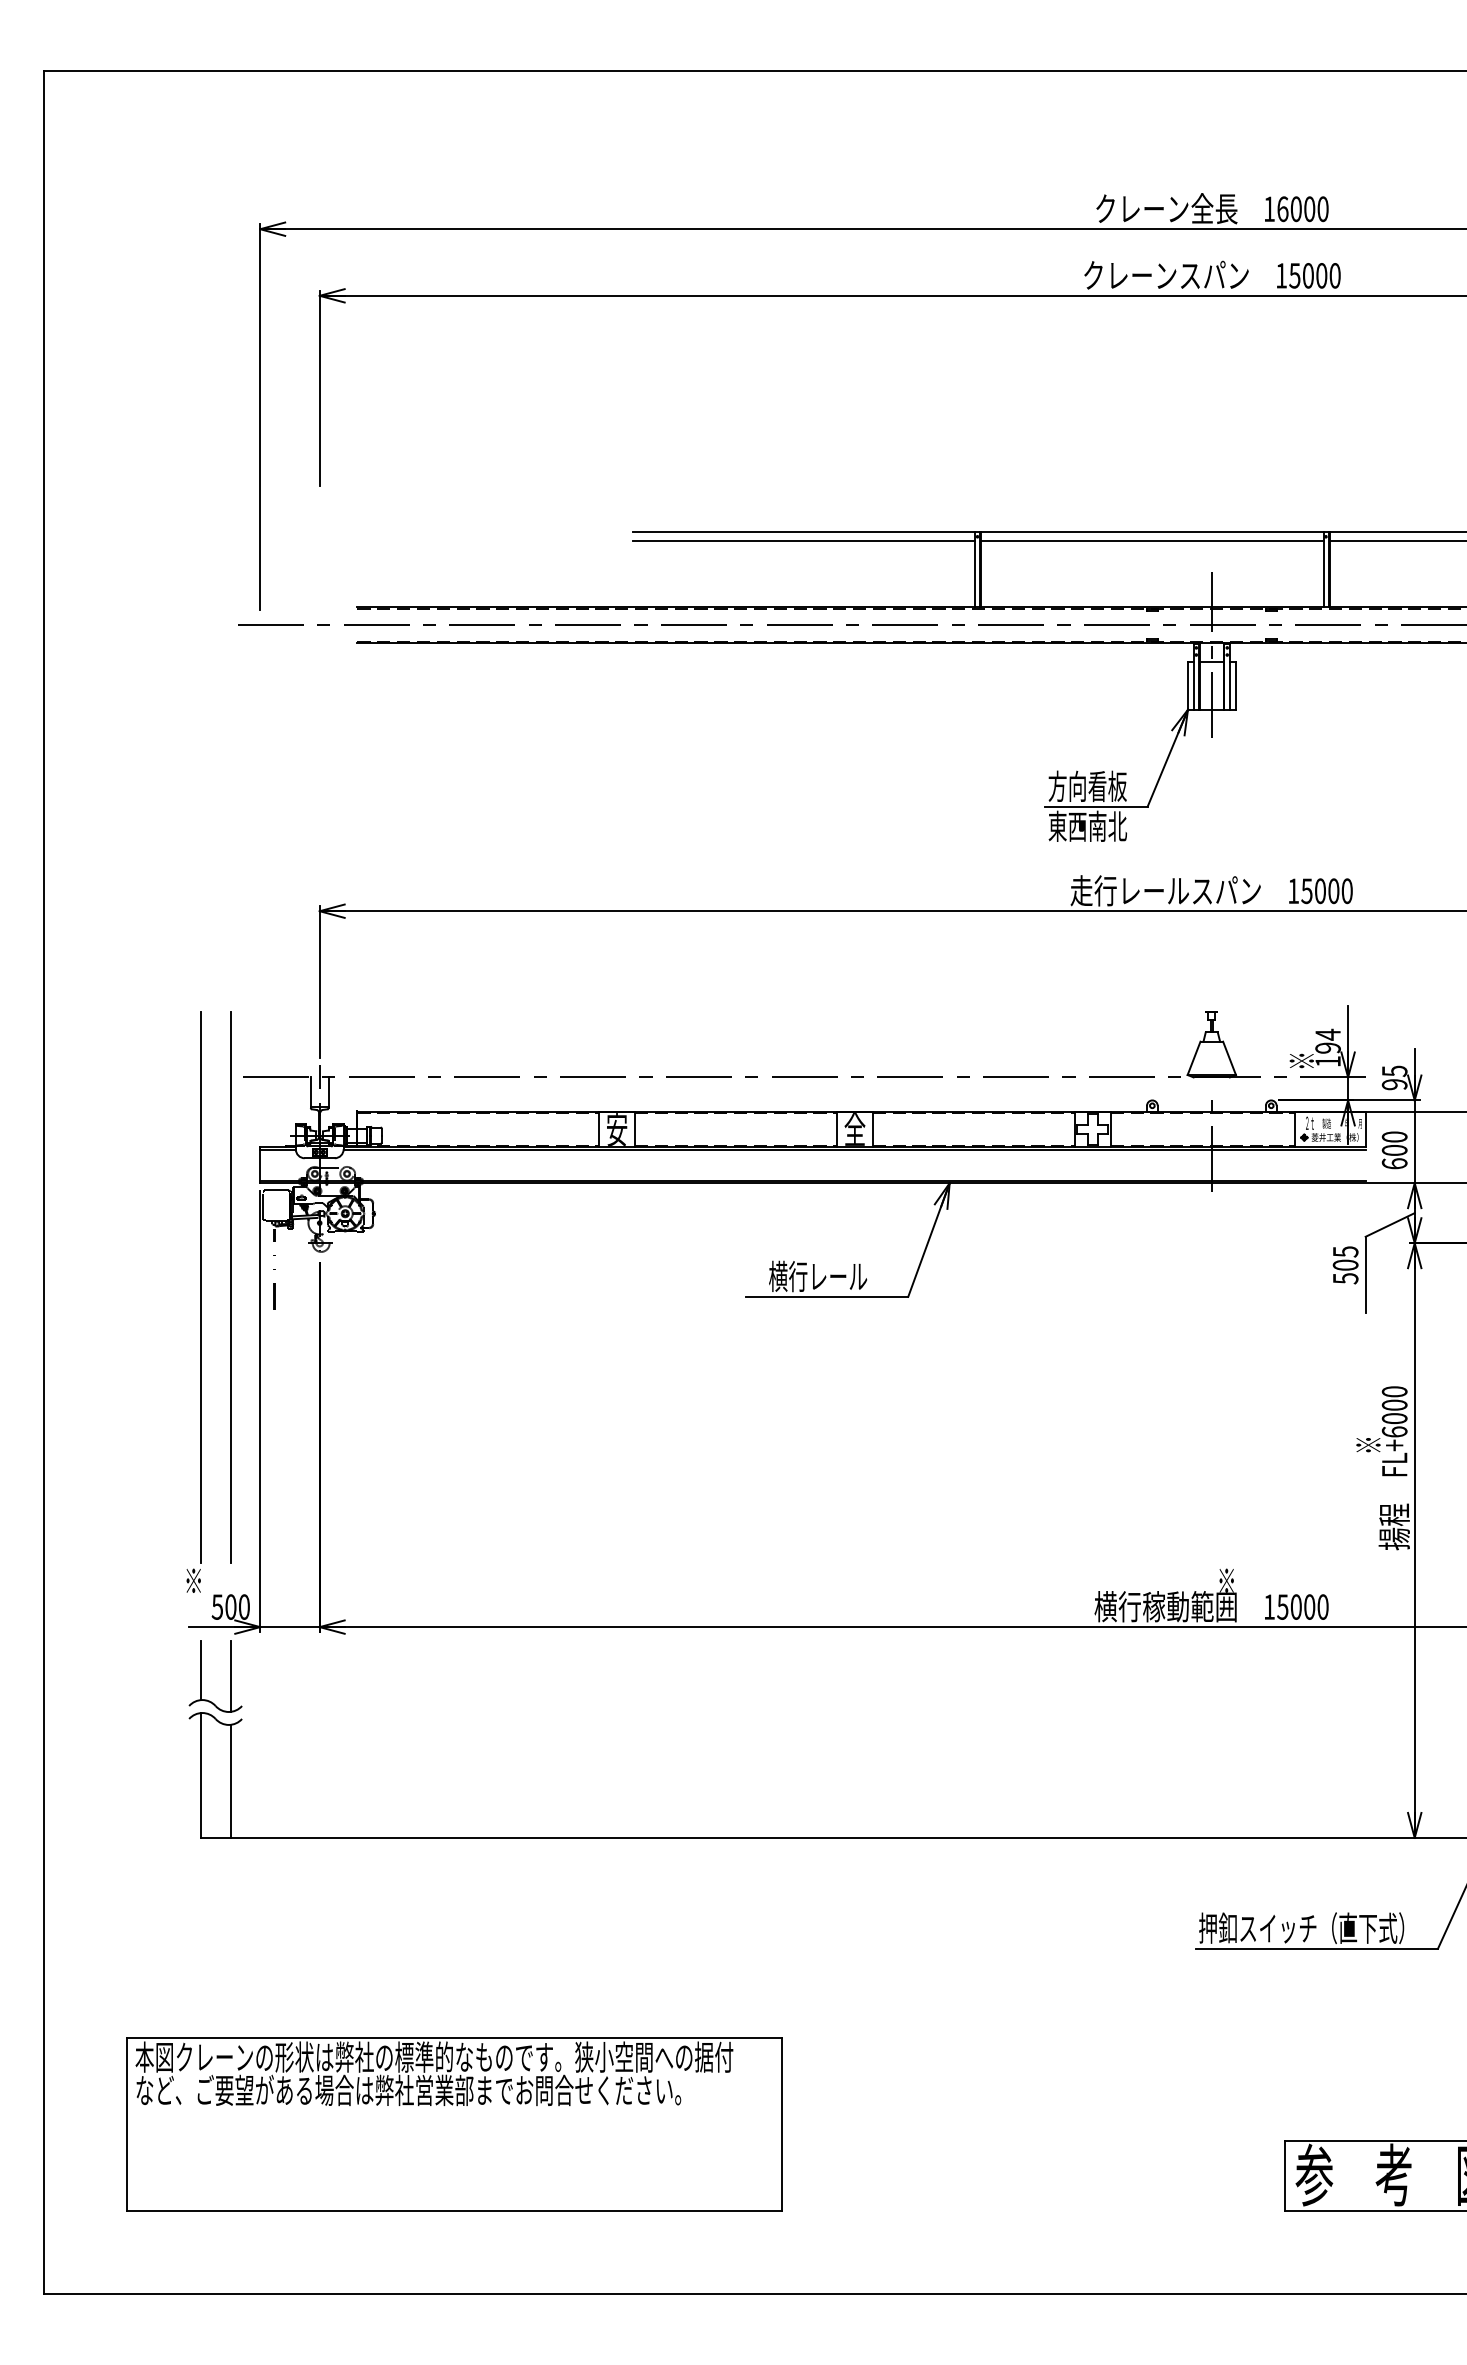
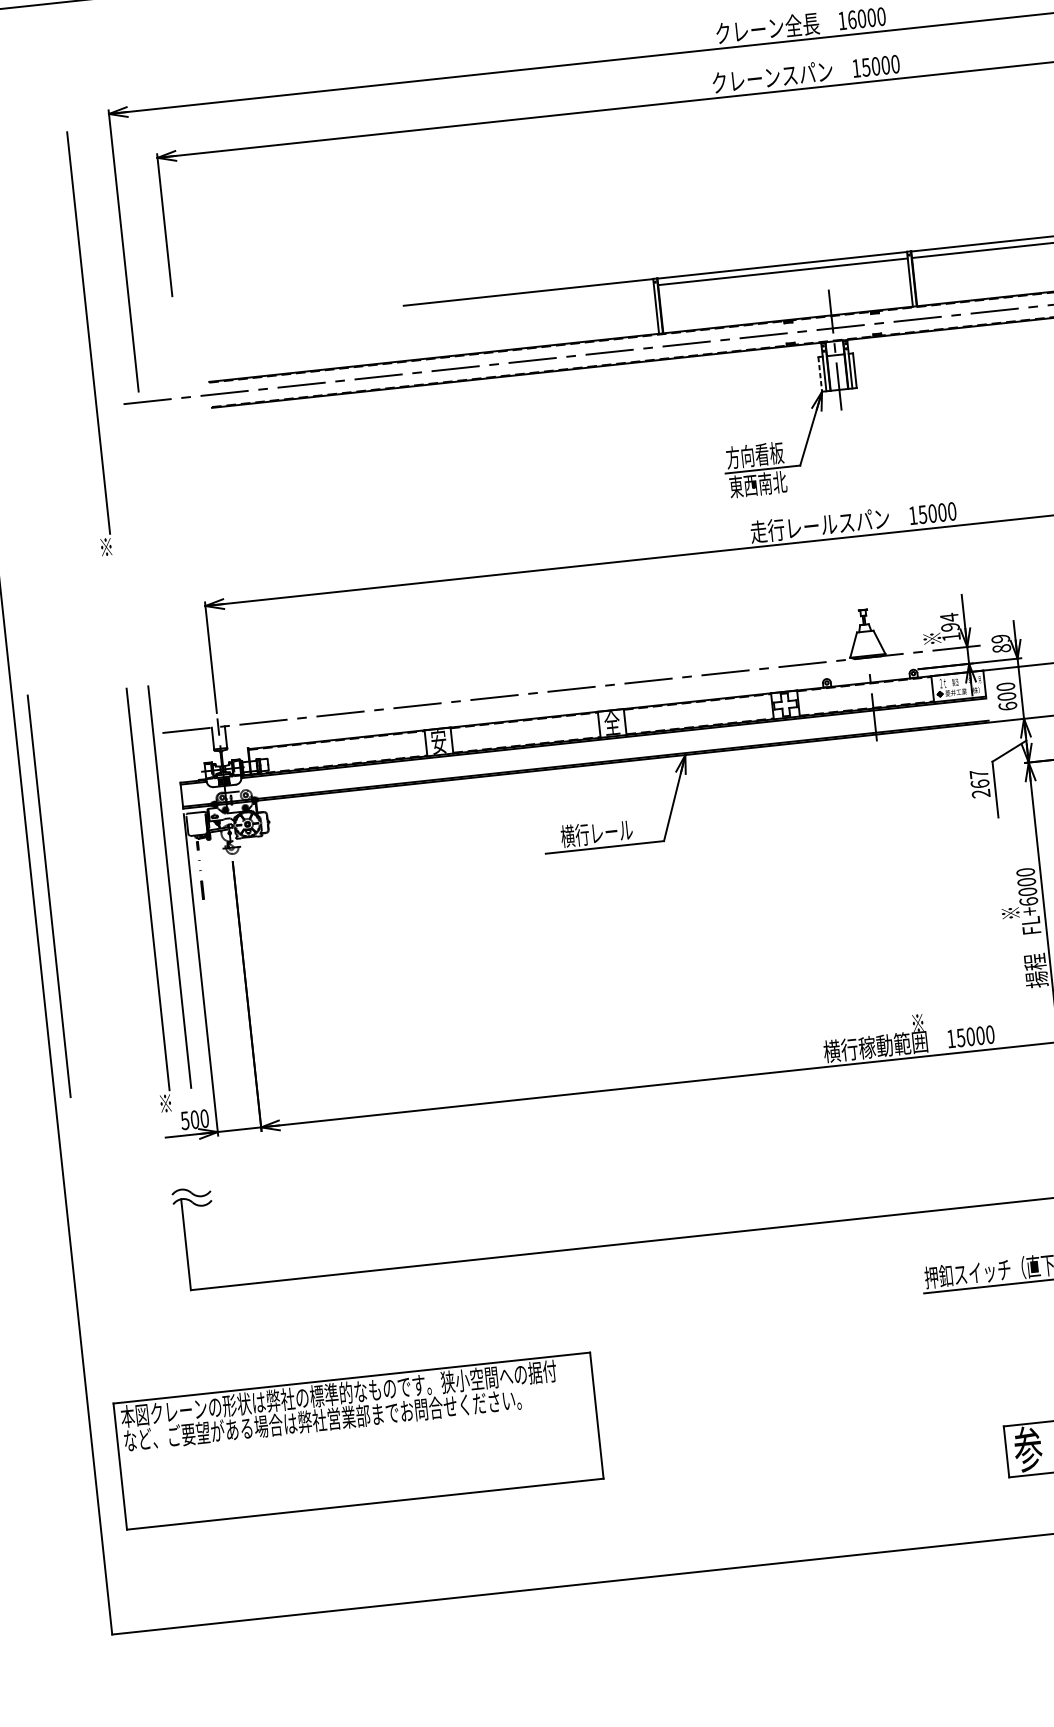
part: (200, 537) -> (89, 343), added
line: (803, 541) -> (528, 299), removed
line: (1188, 685) -> (820, 374), solid -> dashed
text: (1394, 1077) -> (1001, 643), 95 -> 89
text: (1345, 1265) -> (980, 784), 505 -> 267
line: (65, 1282) -> (49, 896), added
line: (200, 1670) -> (177, 1168), removed
line: (230, 1675) -> (199, 1169), removed
line: (230, 1780) -> (208, 1246), removed
part: (454, 2124) -> (358, 1441), moved

